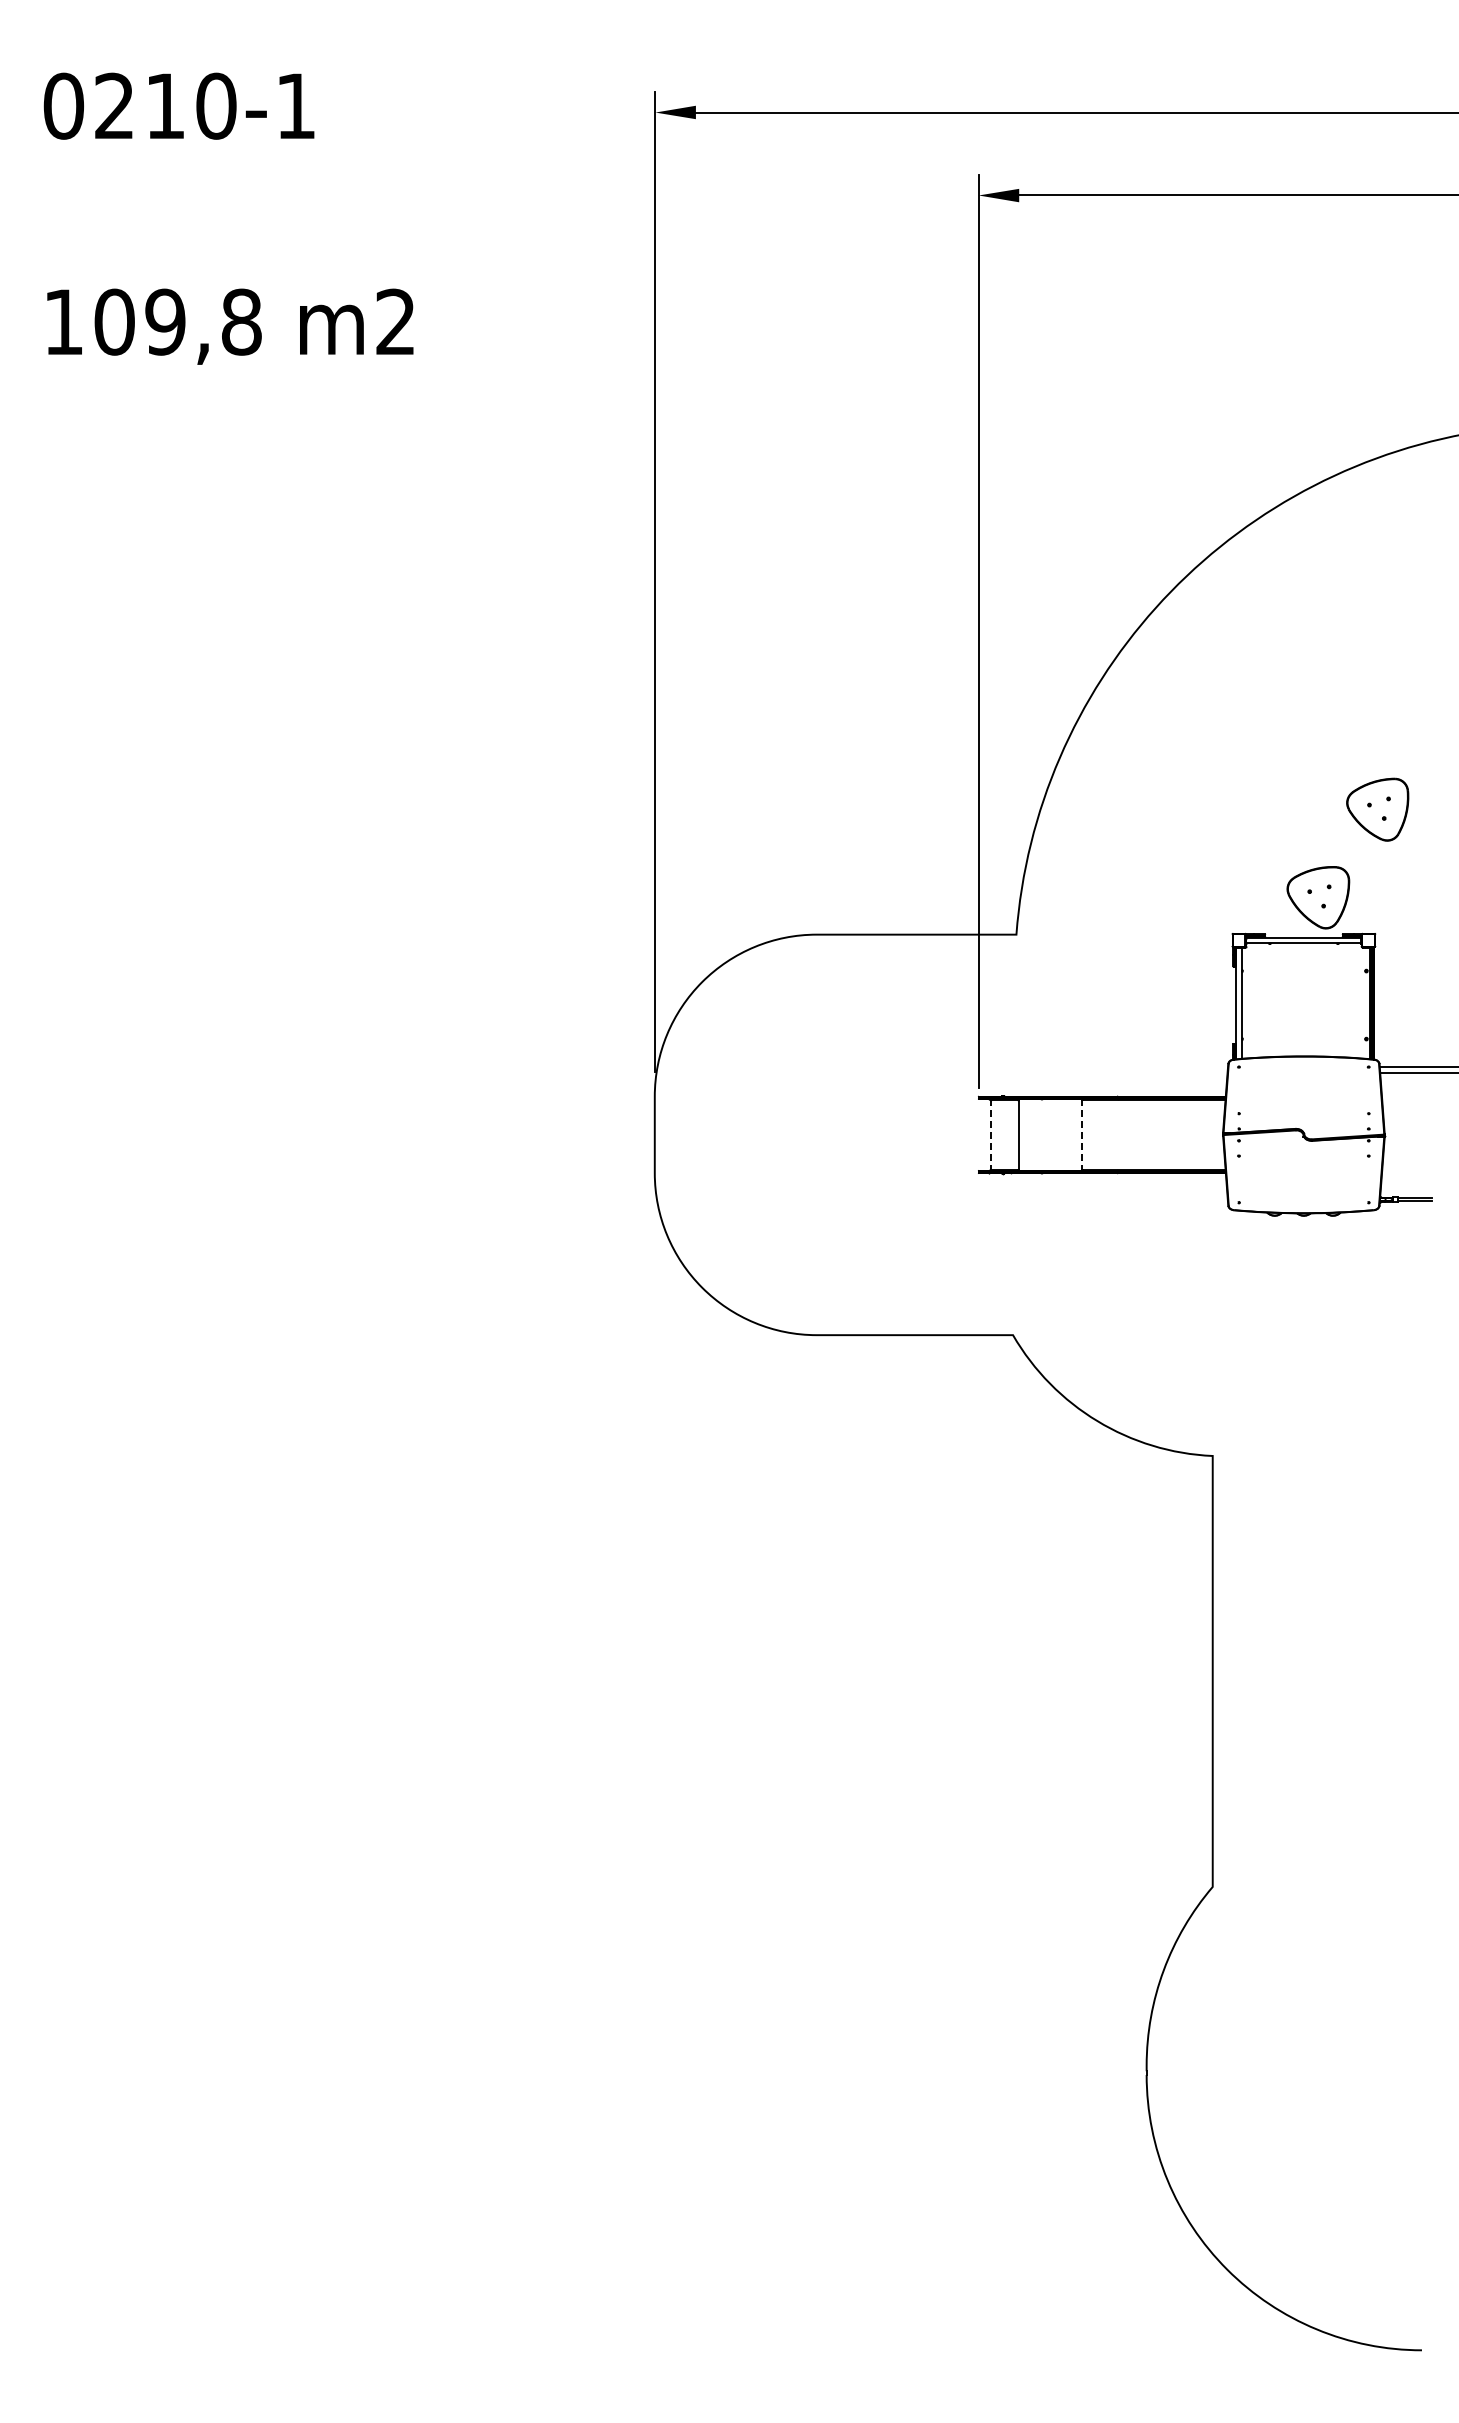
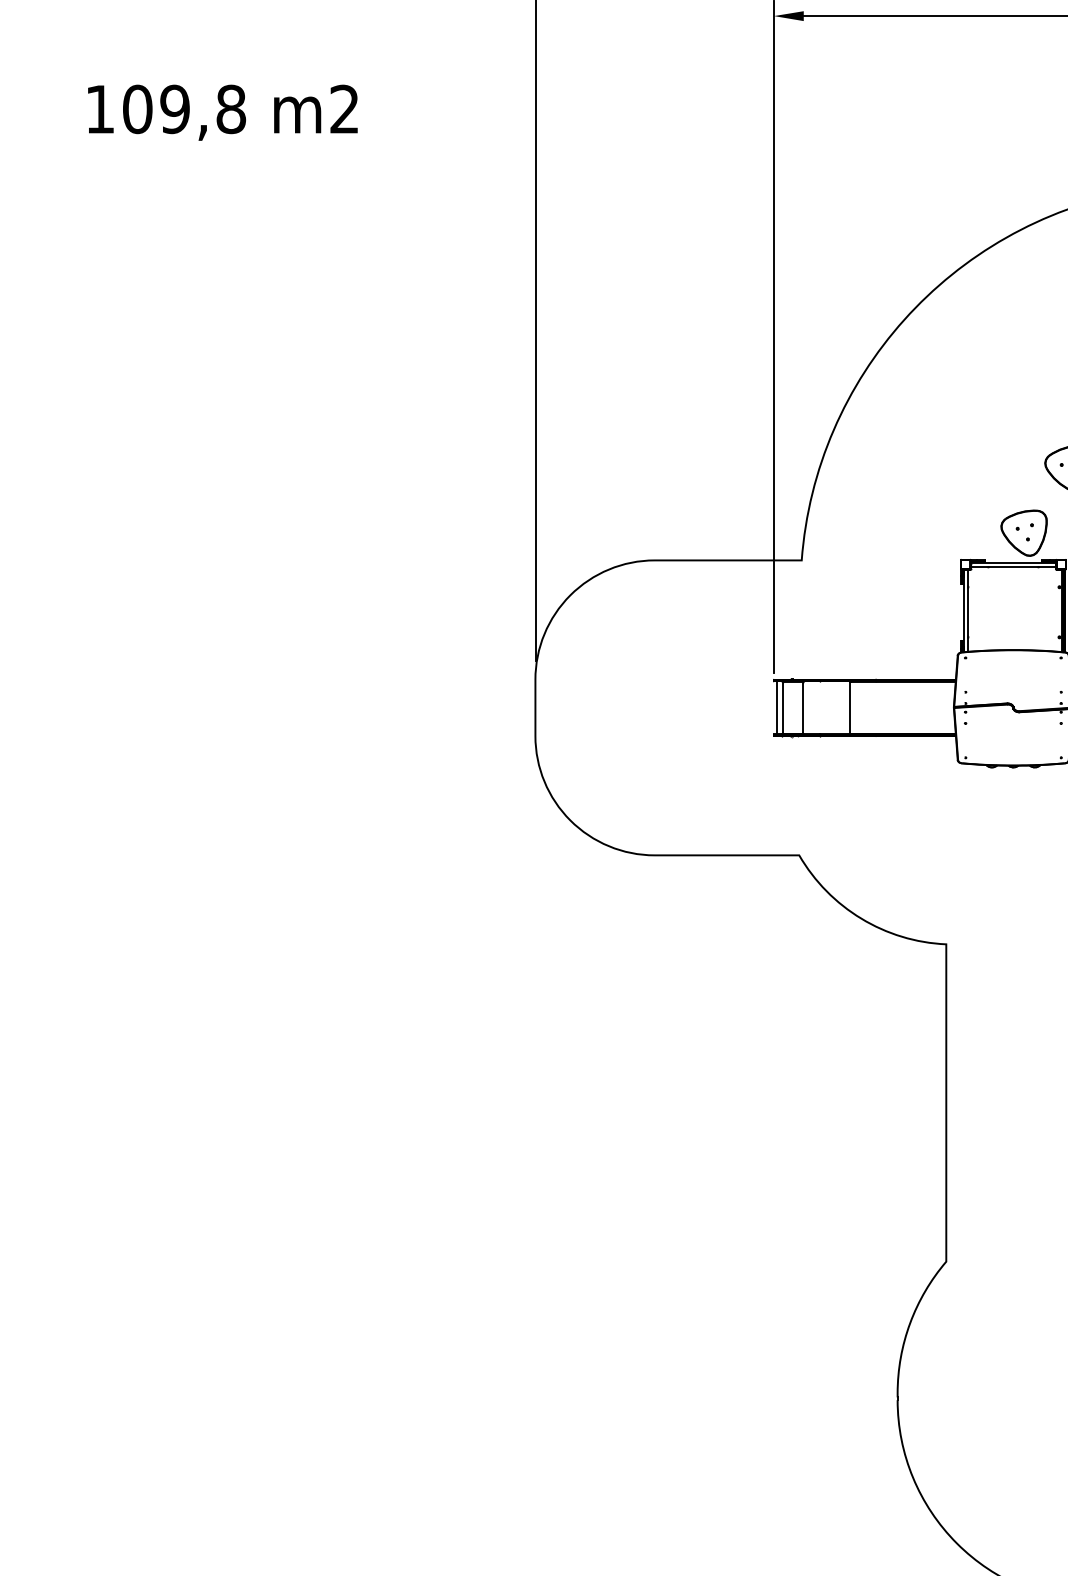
line: (983, 1134) -> (777, 707), added
line: (990, 1134) -> (782, 707), dashed -> solid
line: (1081, 1134) -> (849, 707), dashed -> solid

